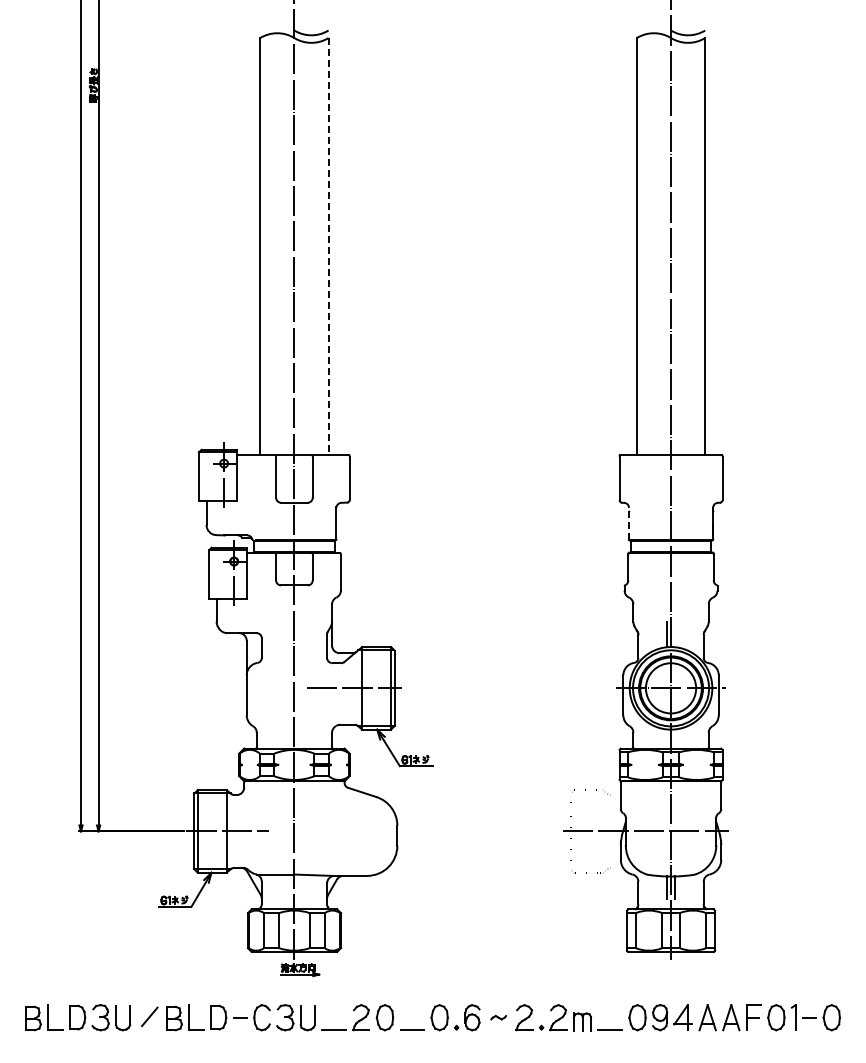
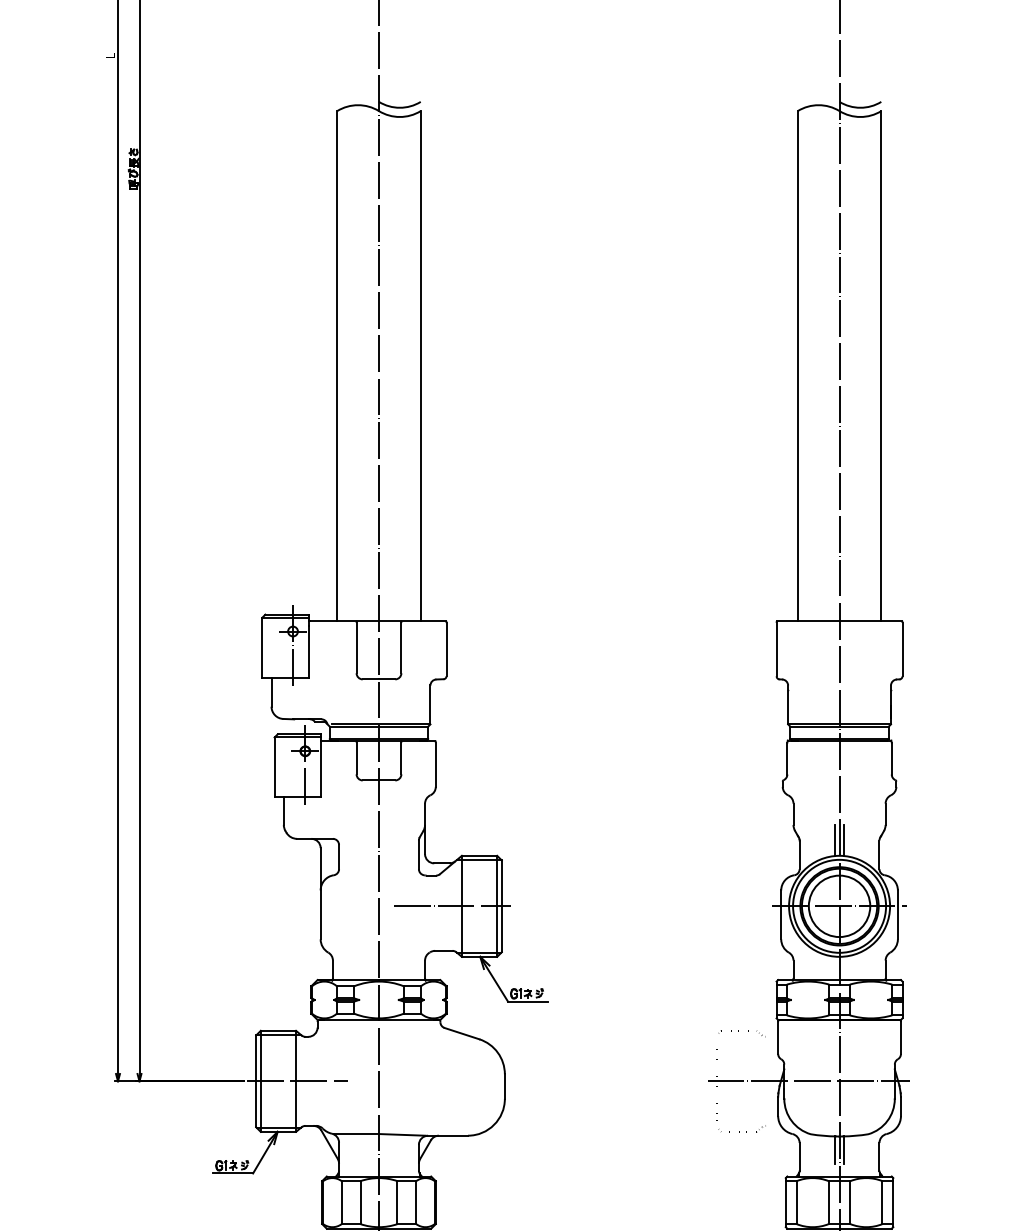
line: (328, 246) -> (420, 366), dashed -> solid
line: (628, 523) -> (787, 704), dashed -> solid
line: (674, 634) -> (843, 840), added

